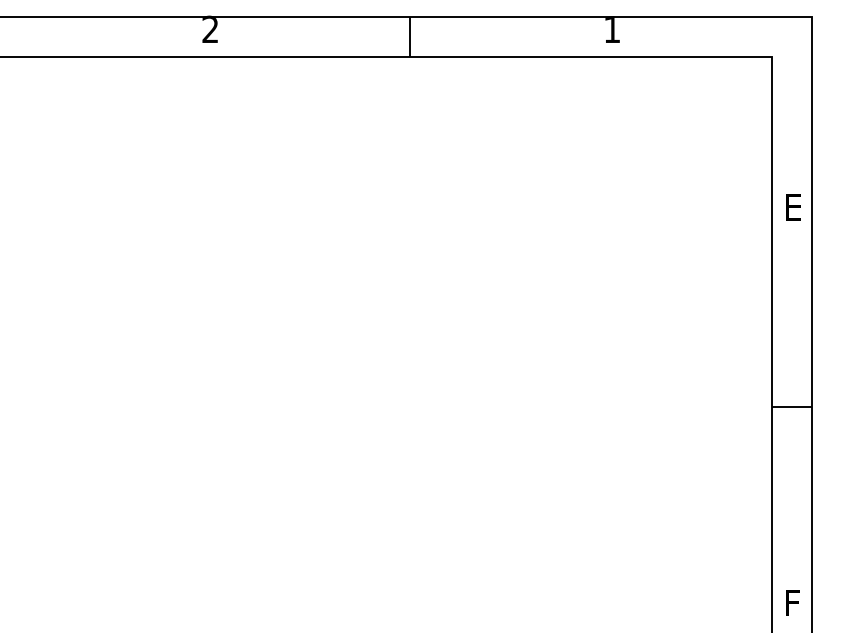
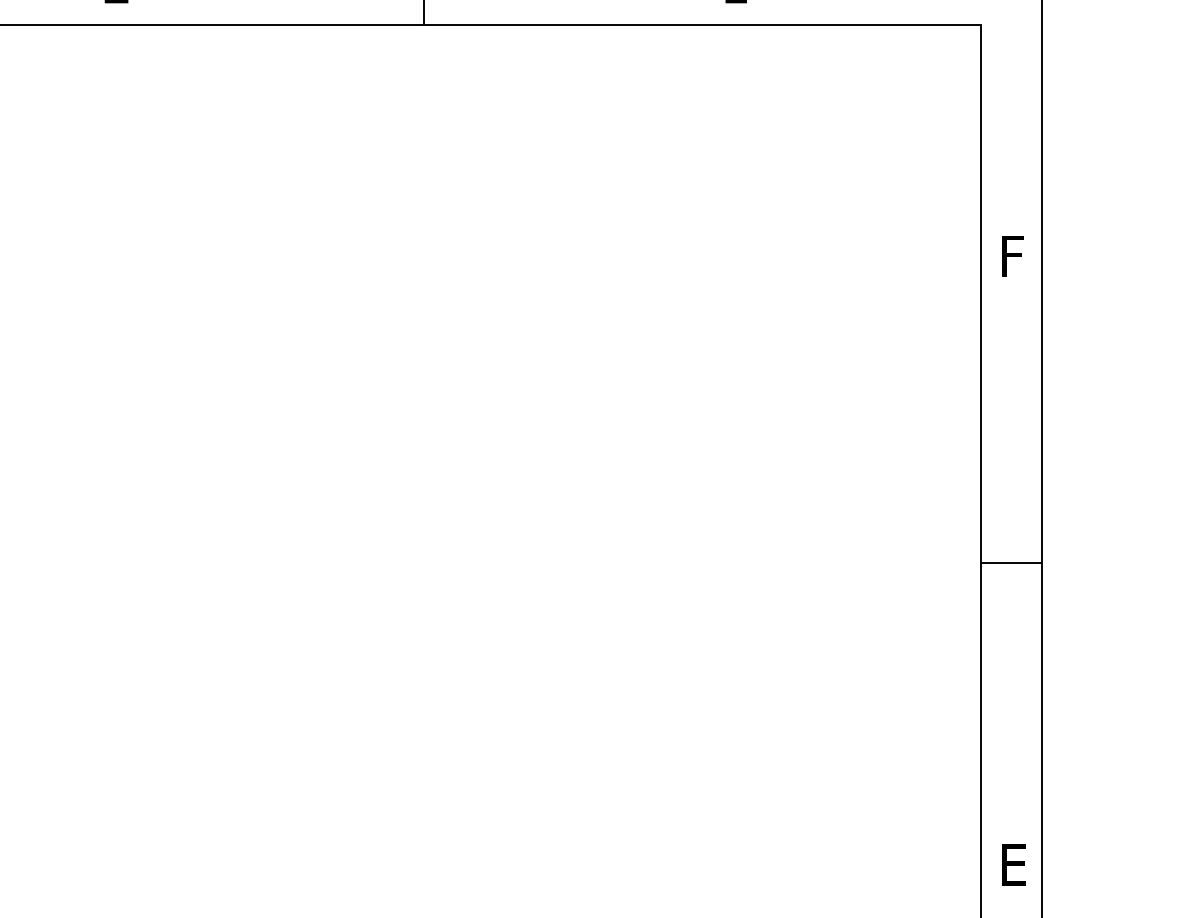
text: (794, 207) -> (1015, 256), E -> F
text: (794, 602) -> (1015, 864), F -> E

